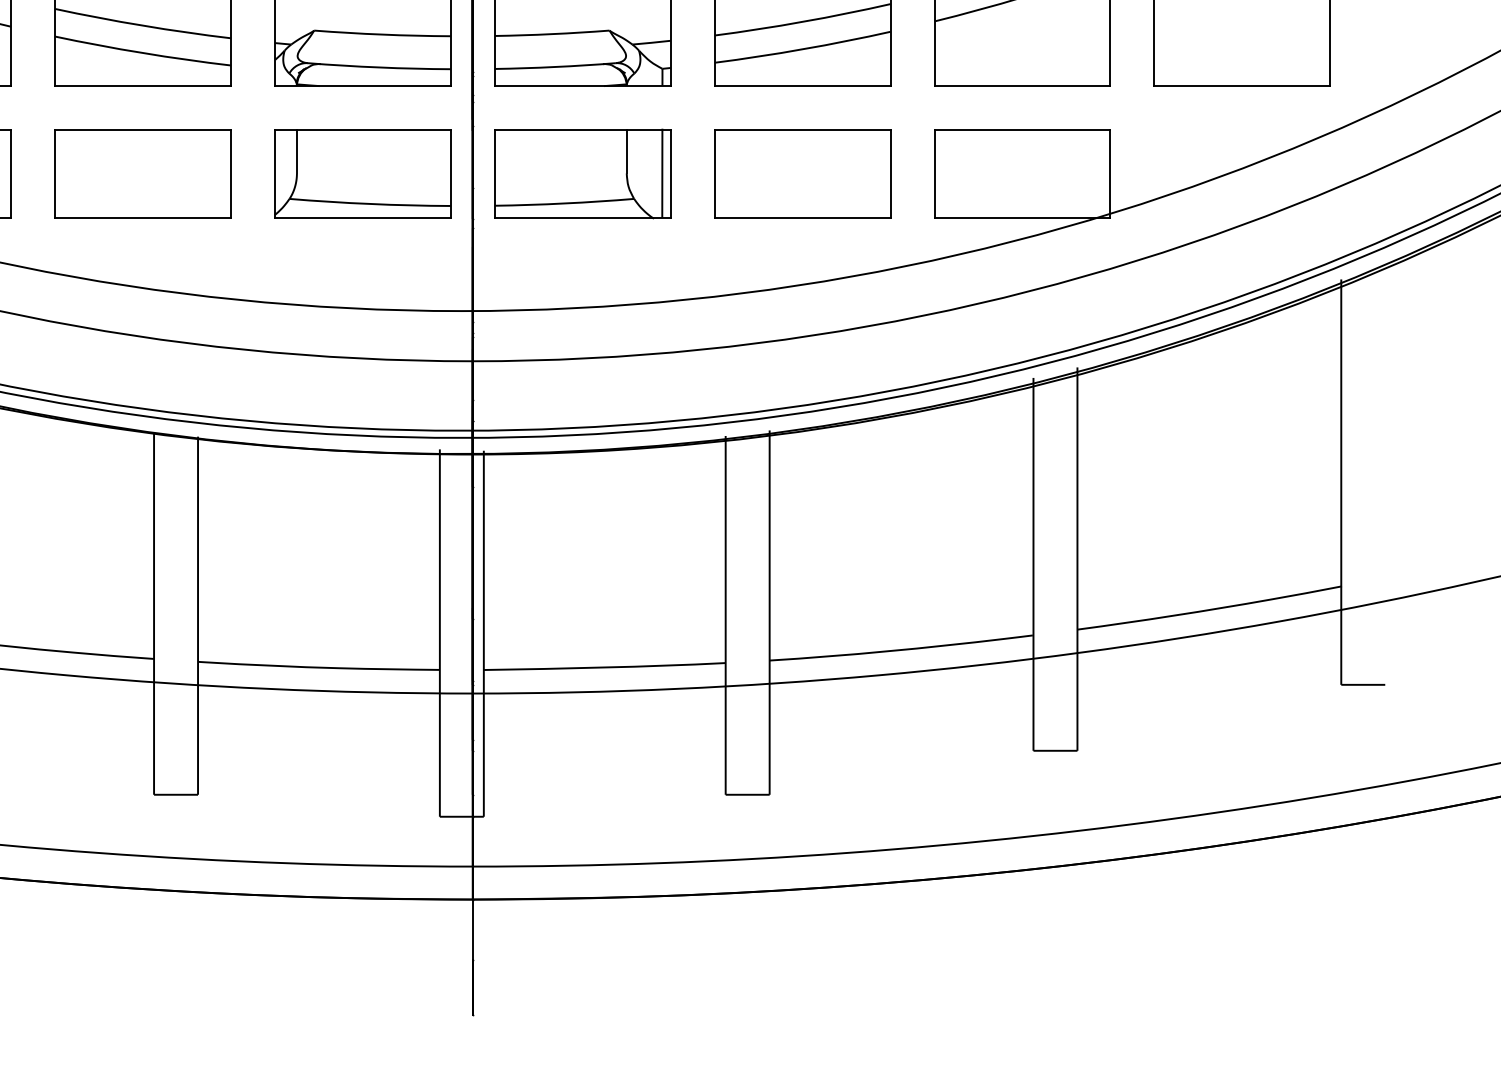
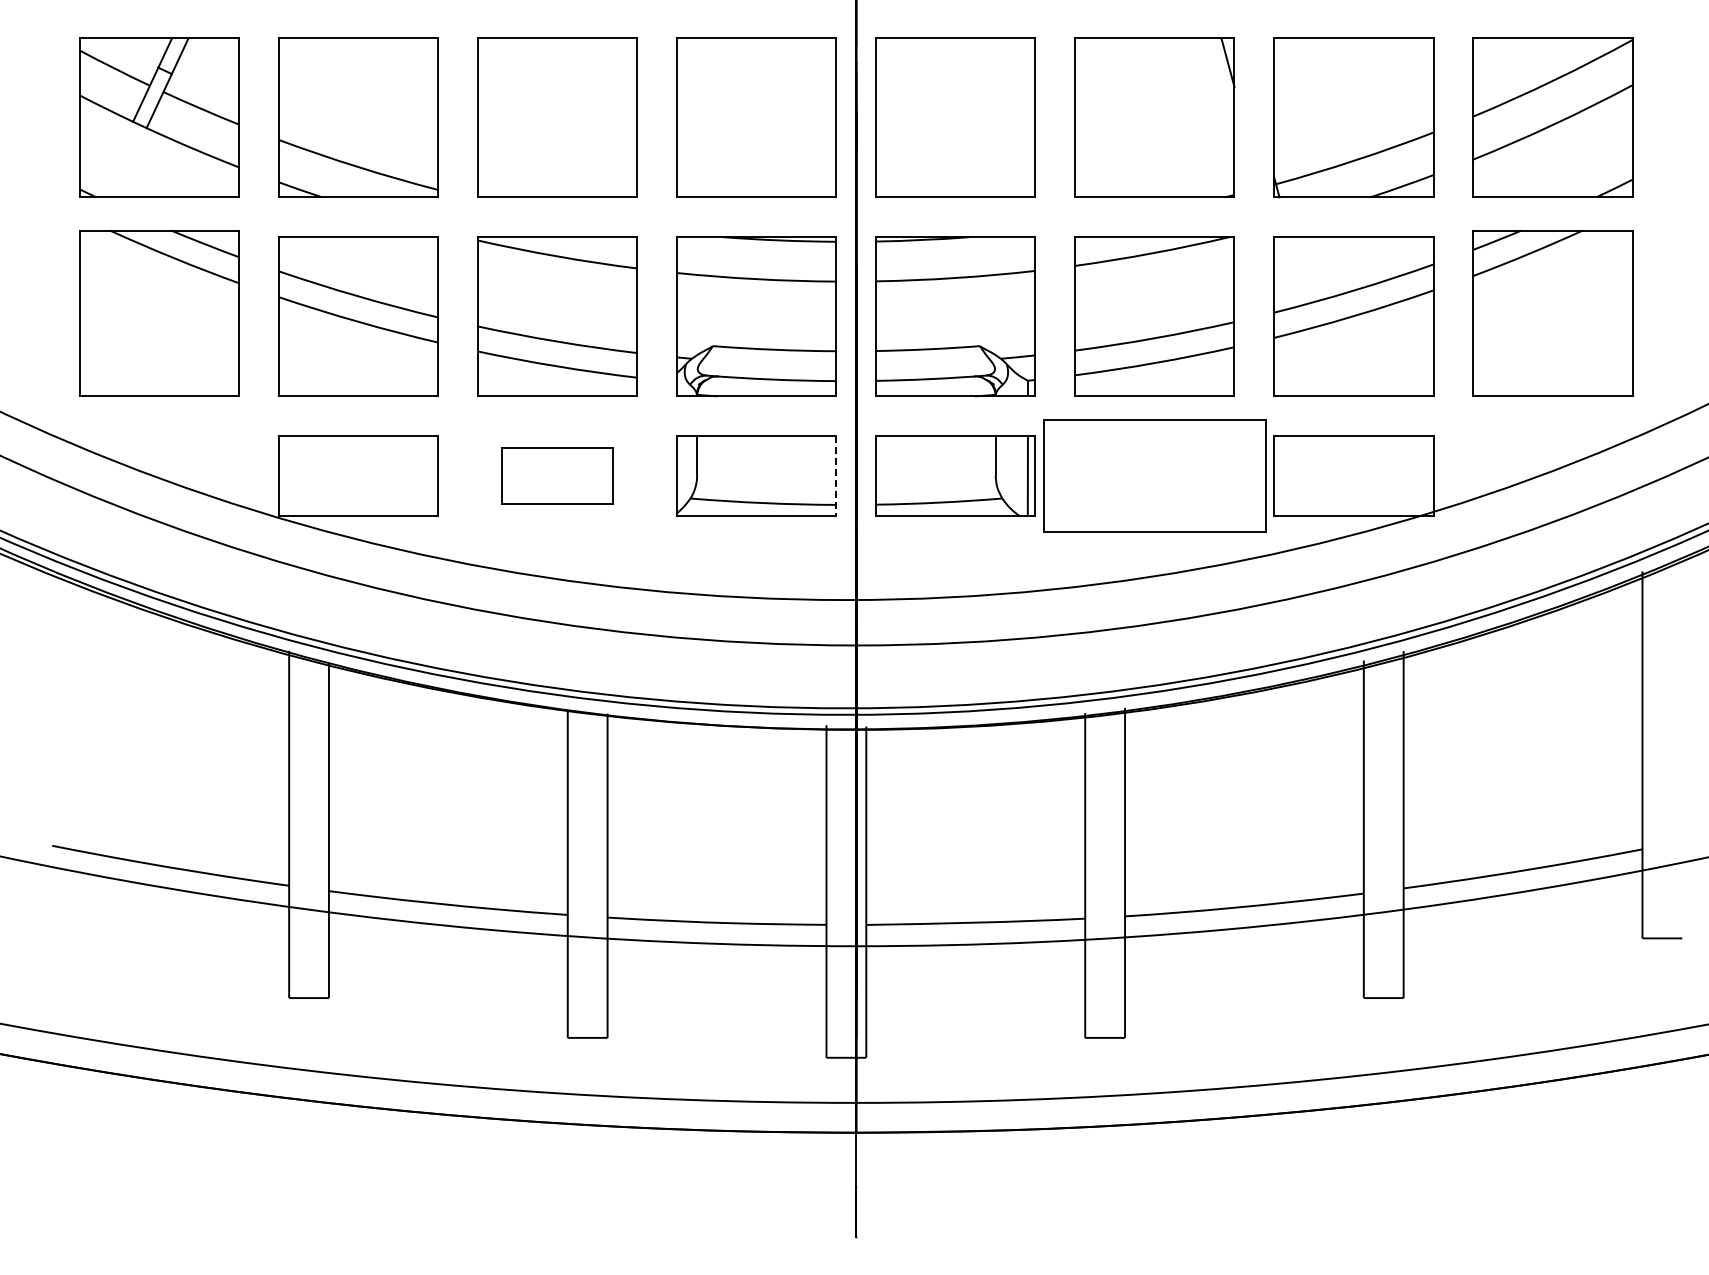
part: (142, 173) -> (557, 475), size x0.7
part: (802, 173) -> (1154, 475), size x1.4
line: (450, 174) -> (836, 476), solid -> dashed

